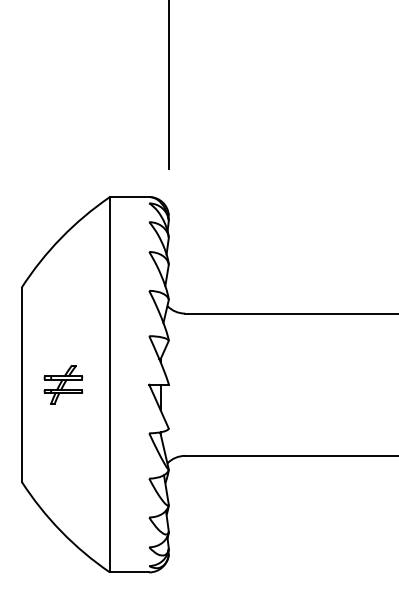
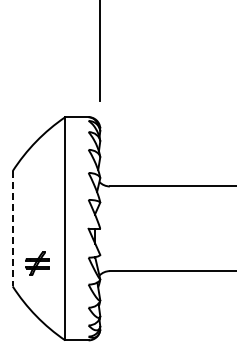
line: (21, 384) -> (12, 228), solid -> dashed
part: (63, 384) -> (37, 263), moved

